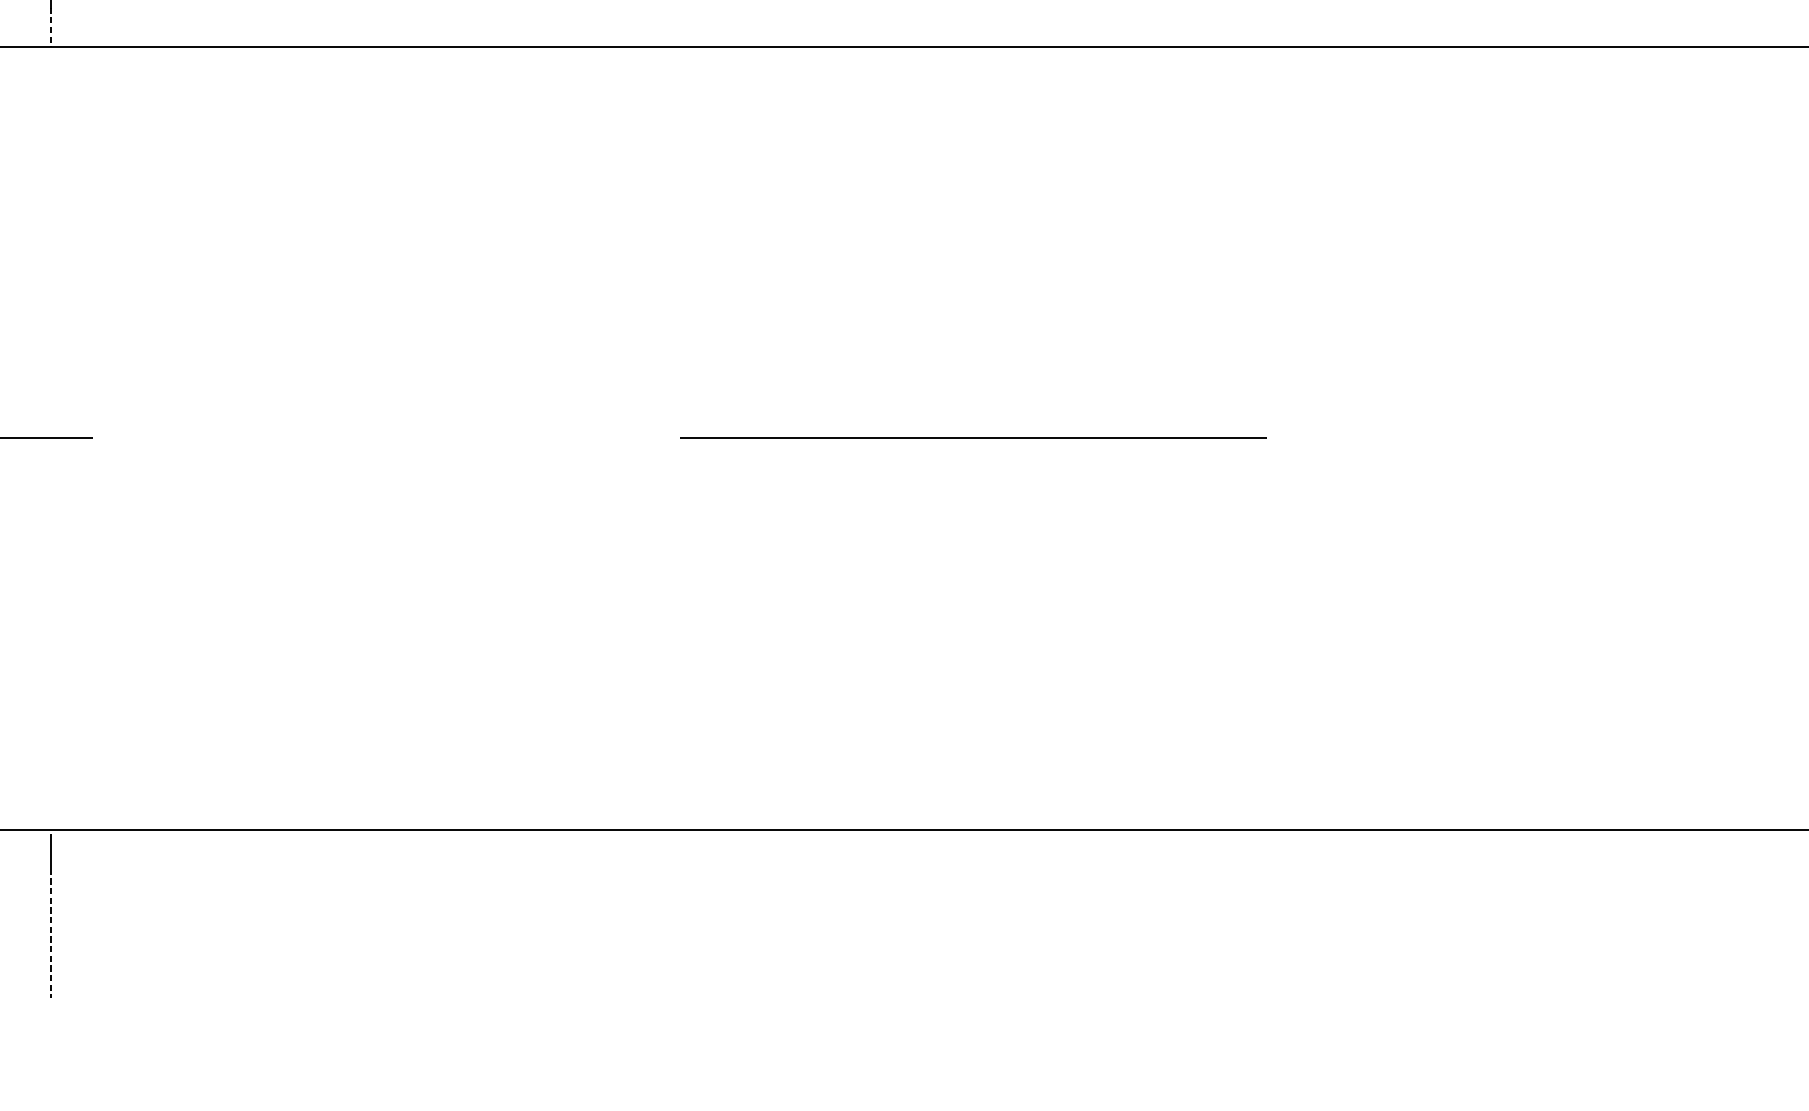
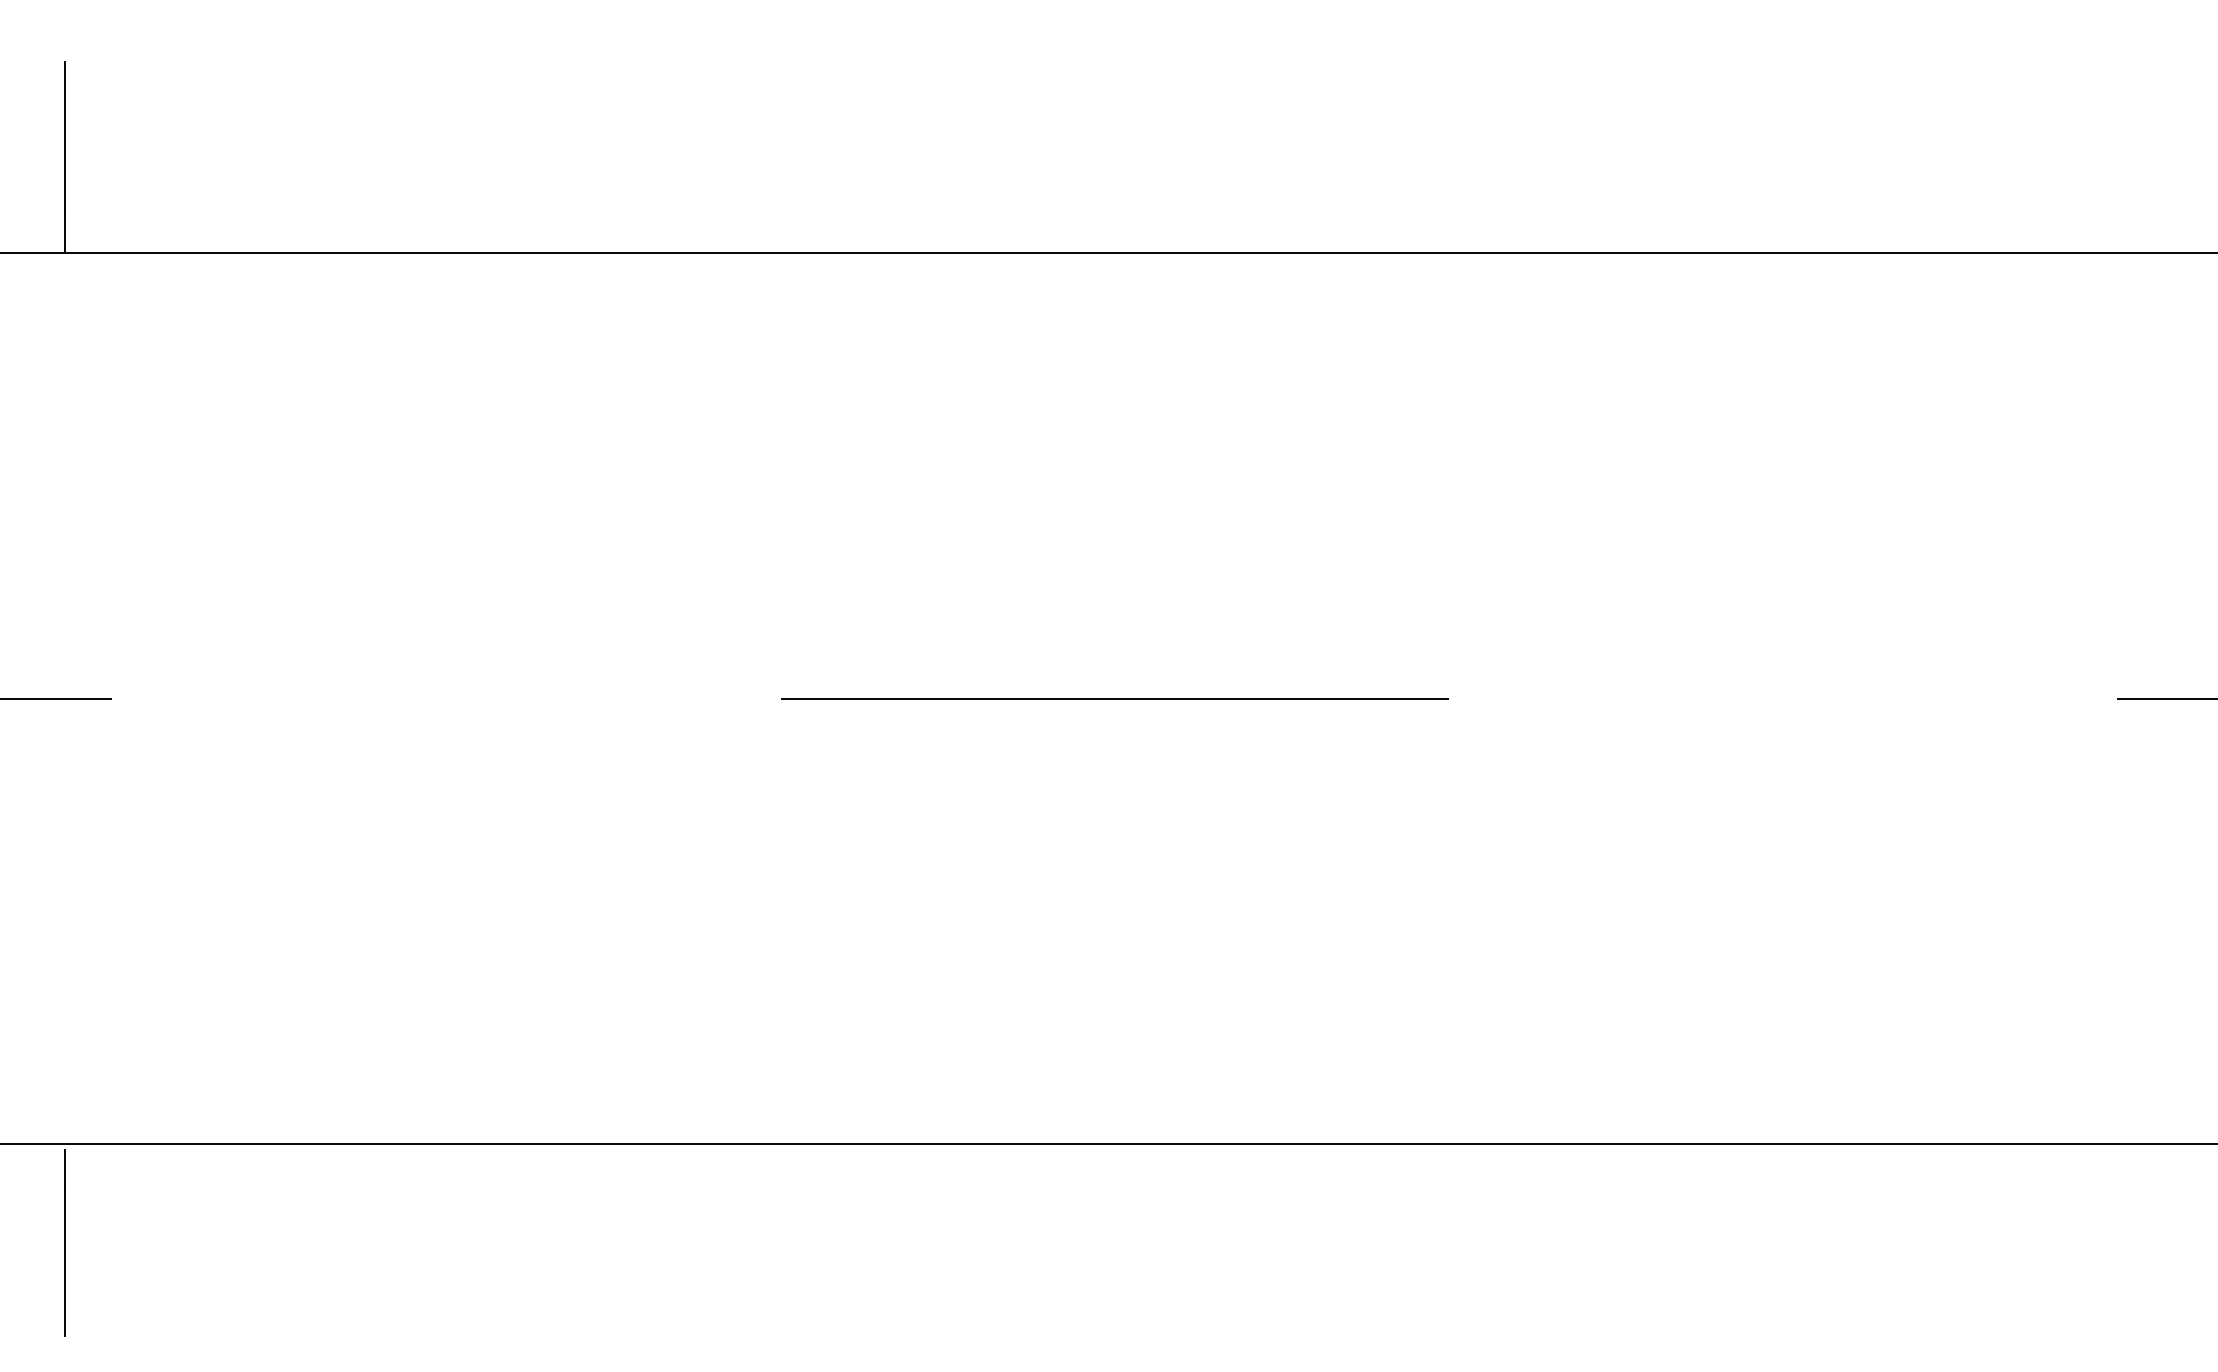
line: (50, 26) -> (64, 230), dashed -> solid
line: (50, 933) -> (64, 1262), dashed -> solid

